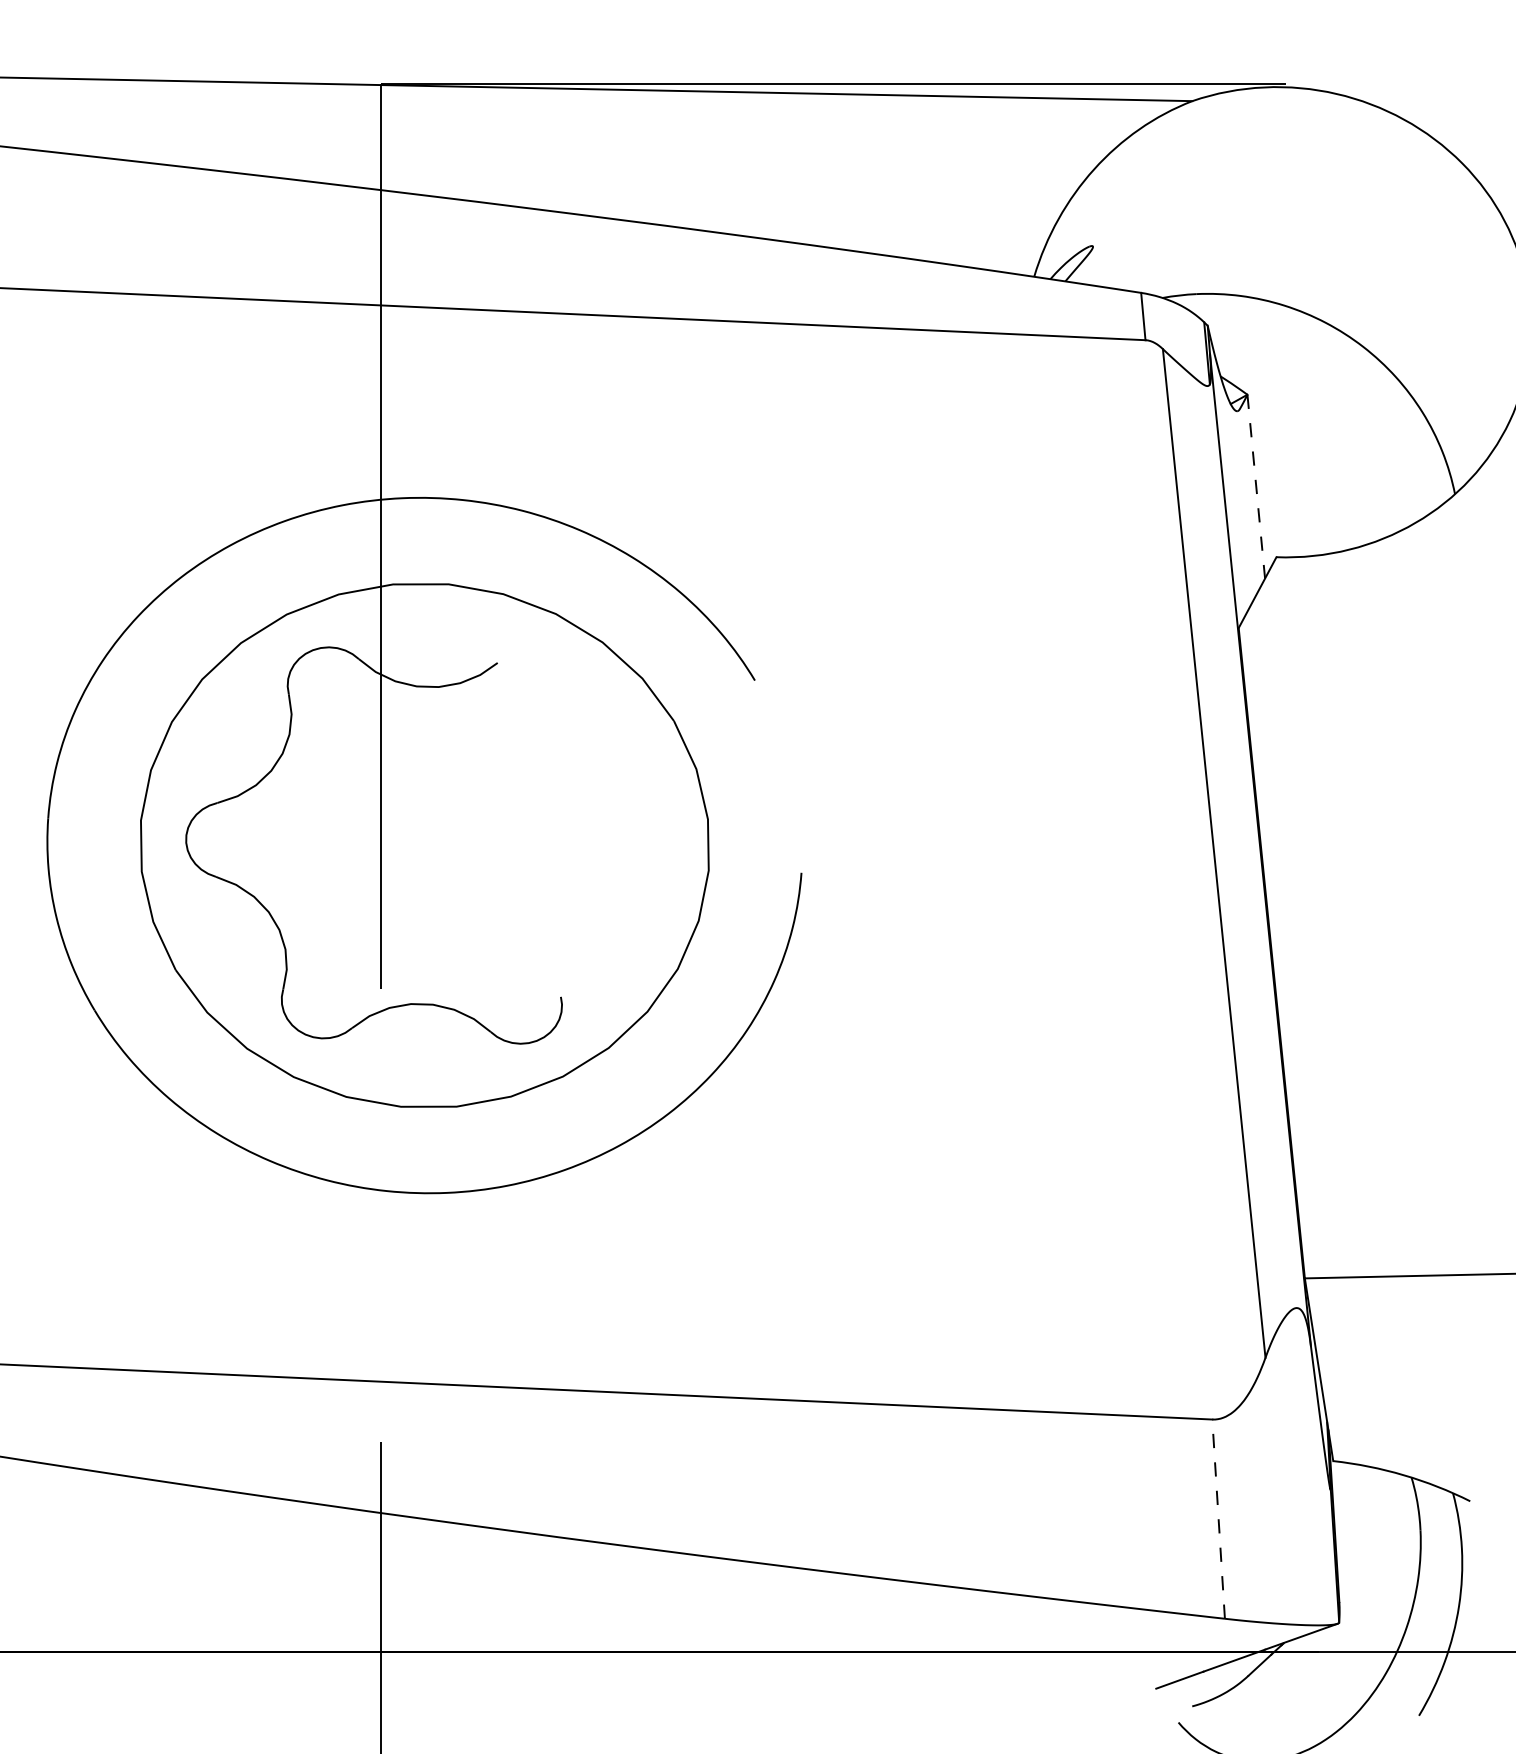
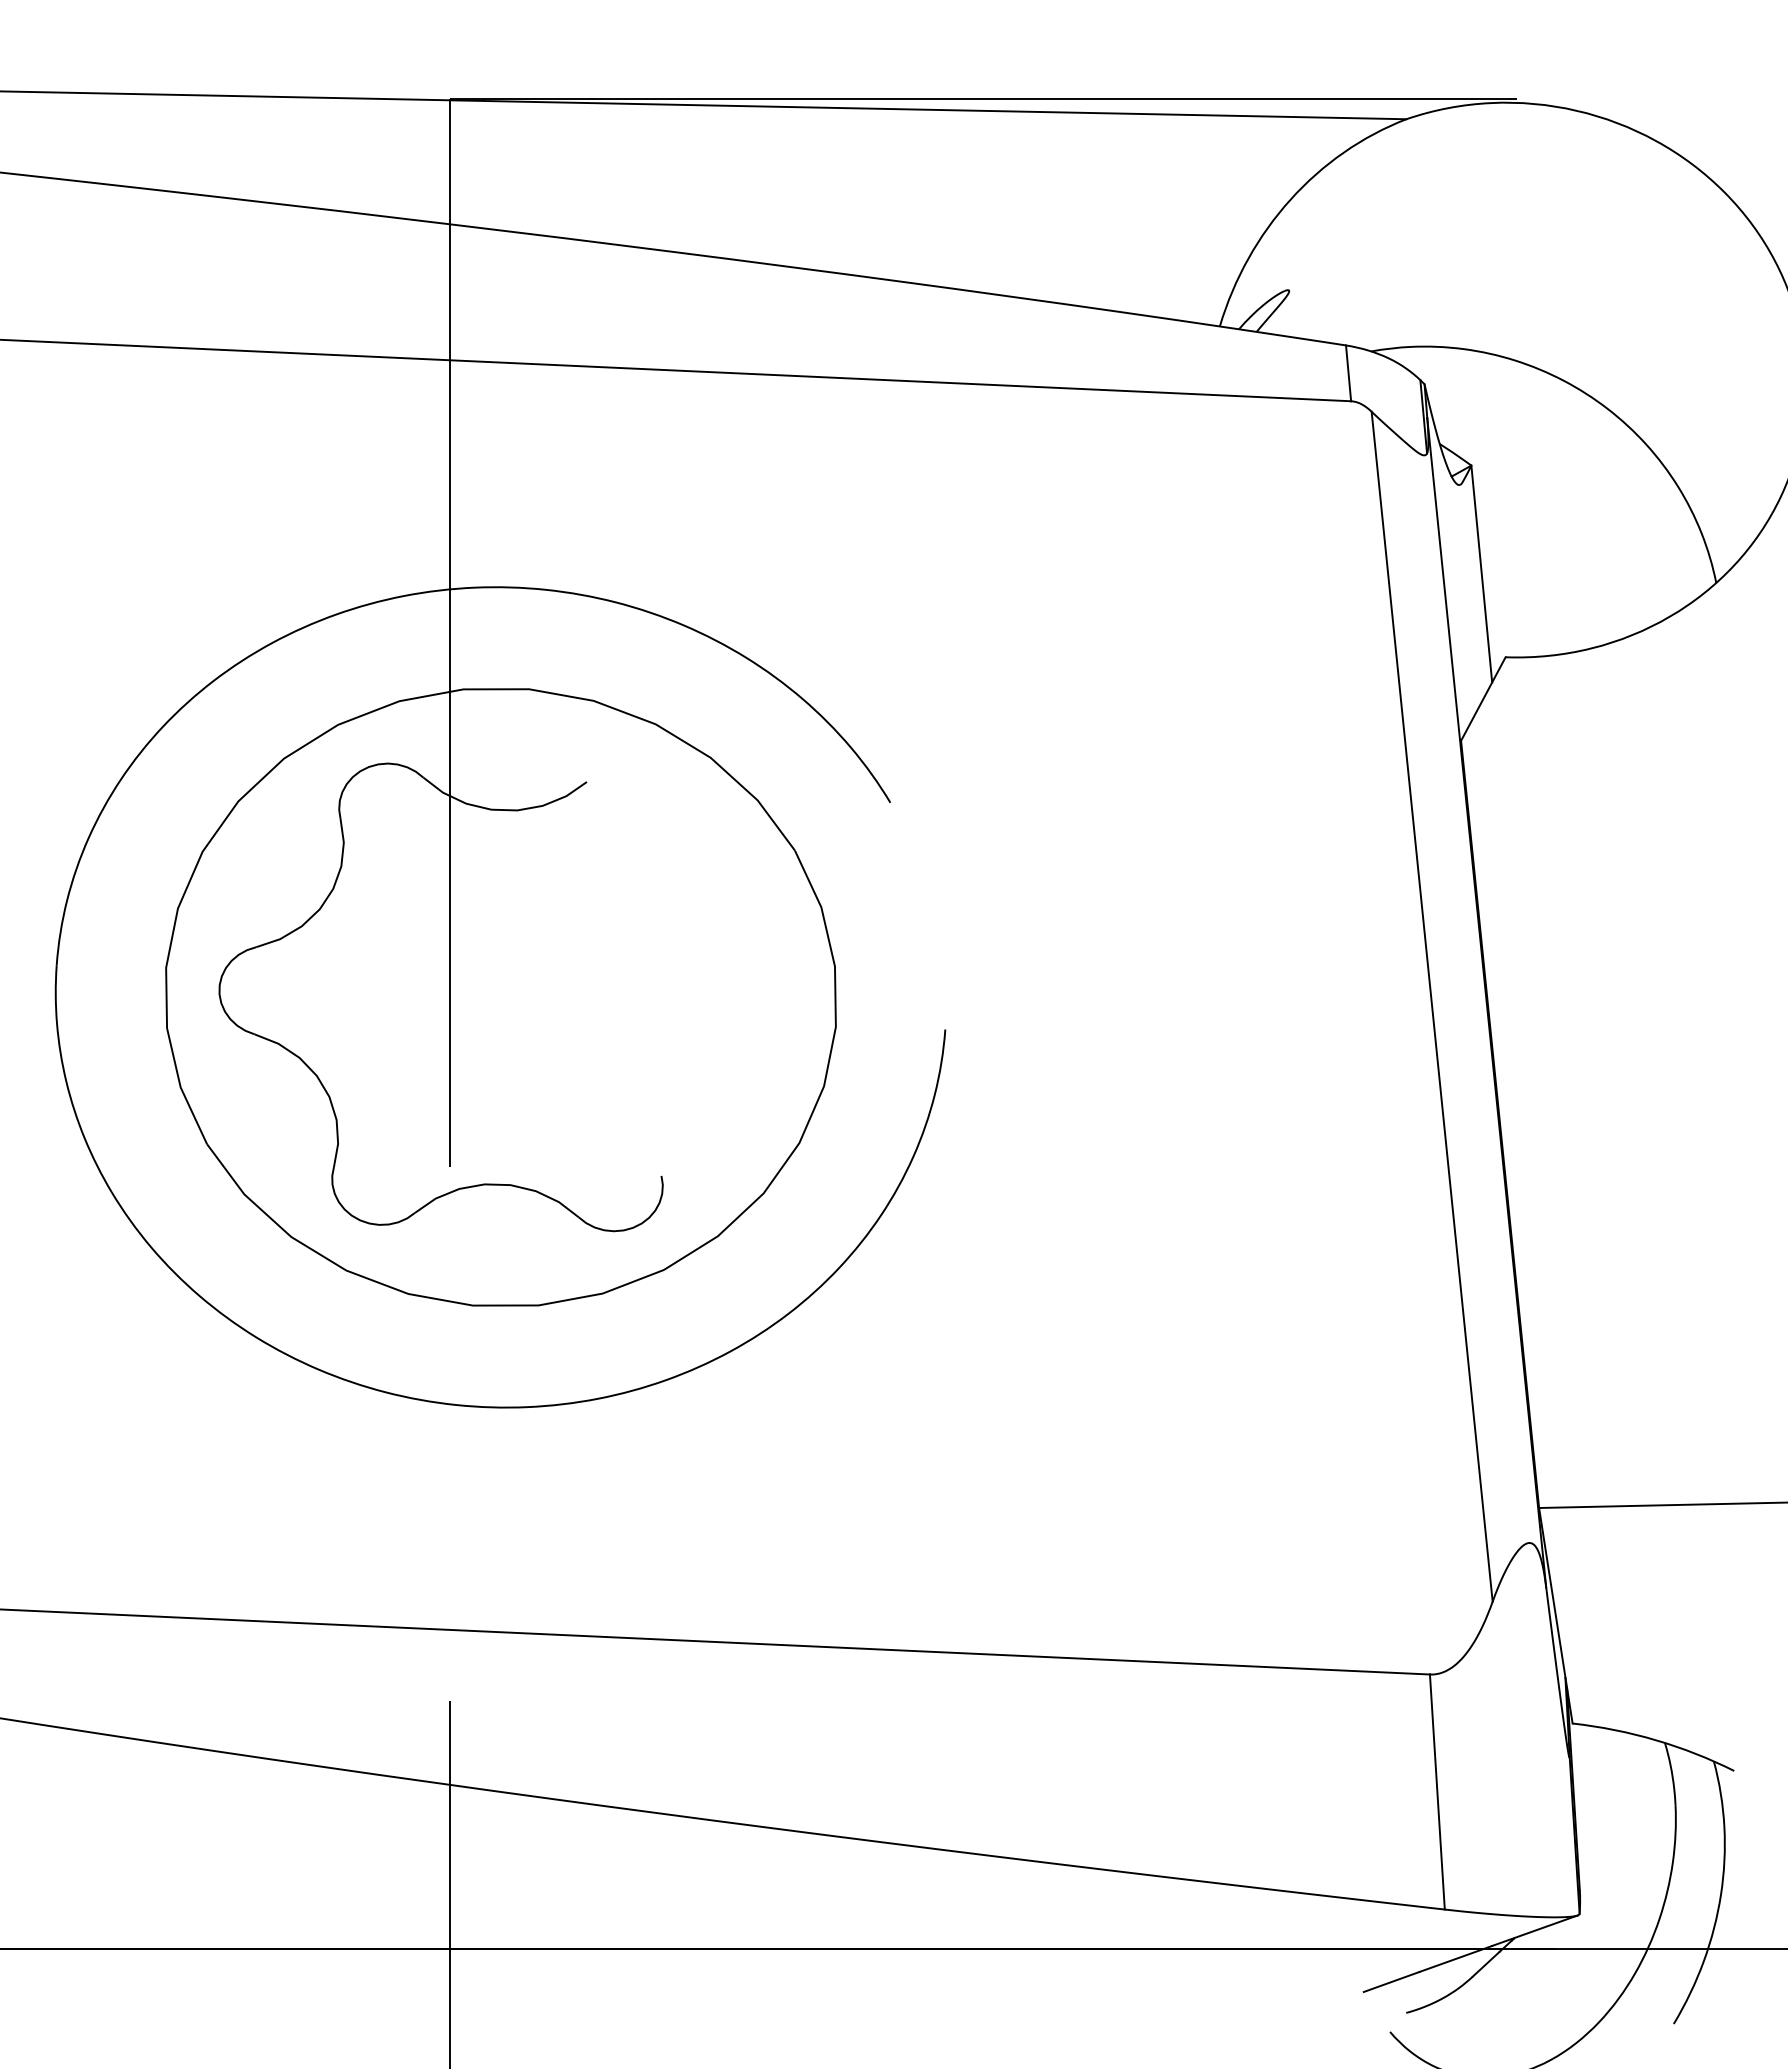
line: (1256, 487) -> (1481, 574), dashed -> solid
line: (1218, 1519) -> (1437, 1792), dashed -> solid

